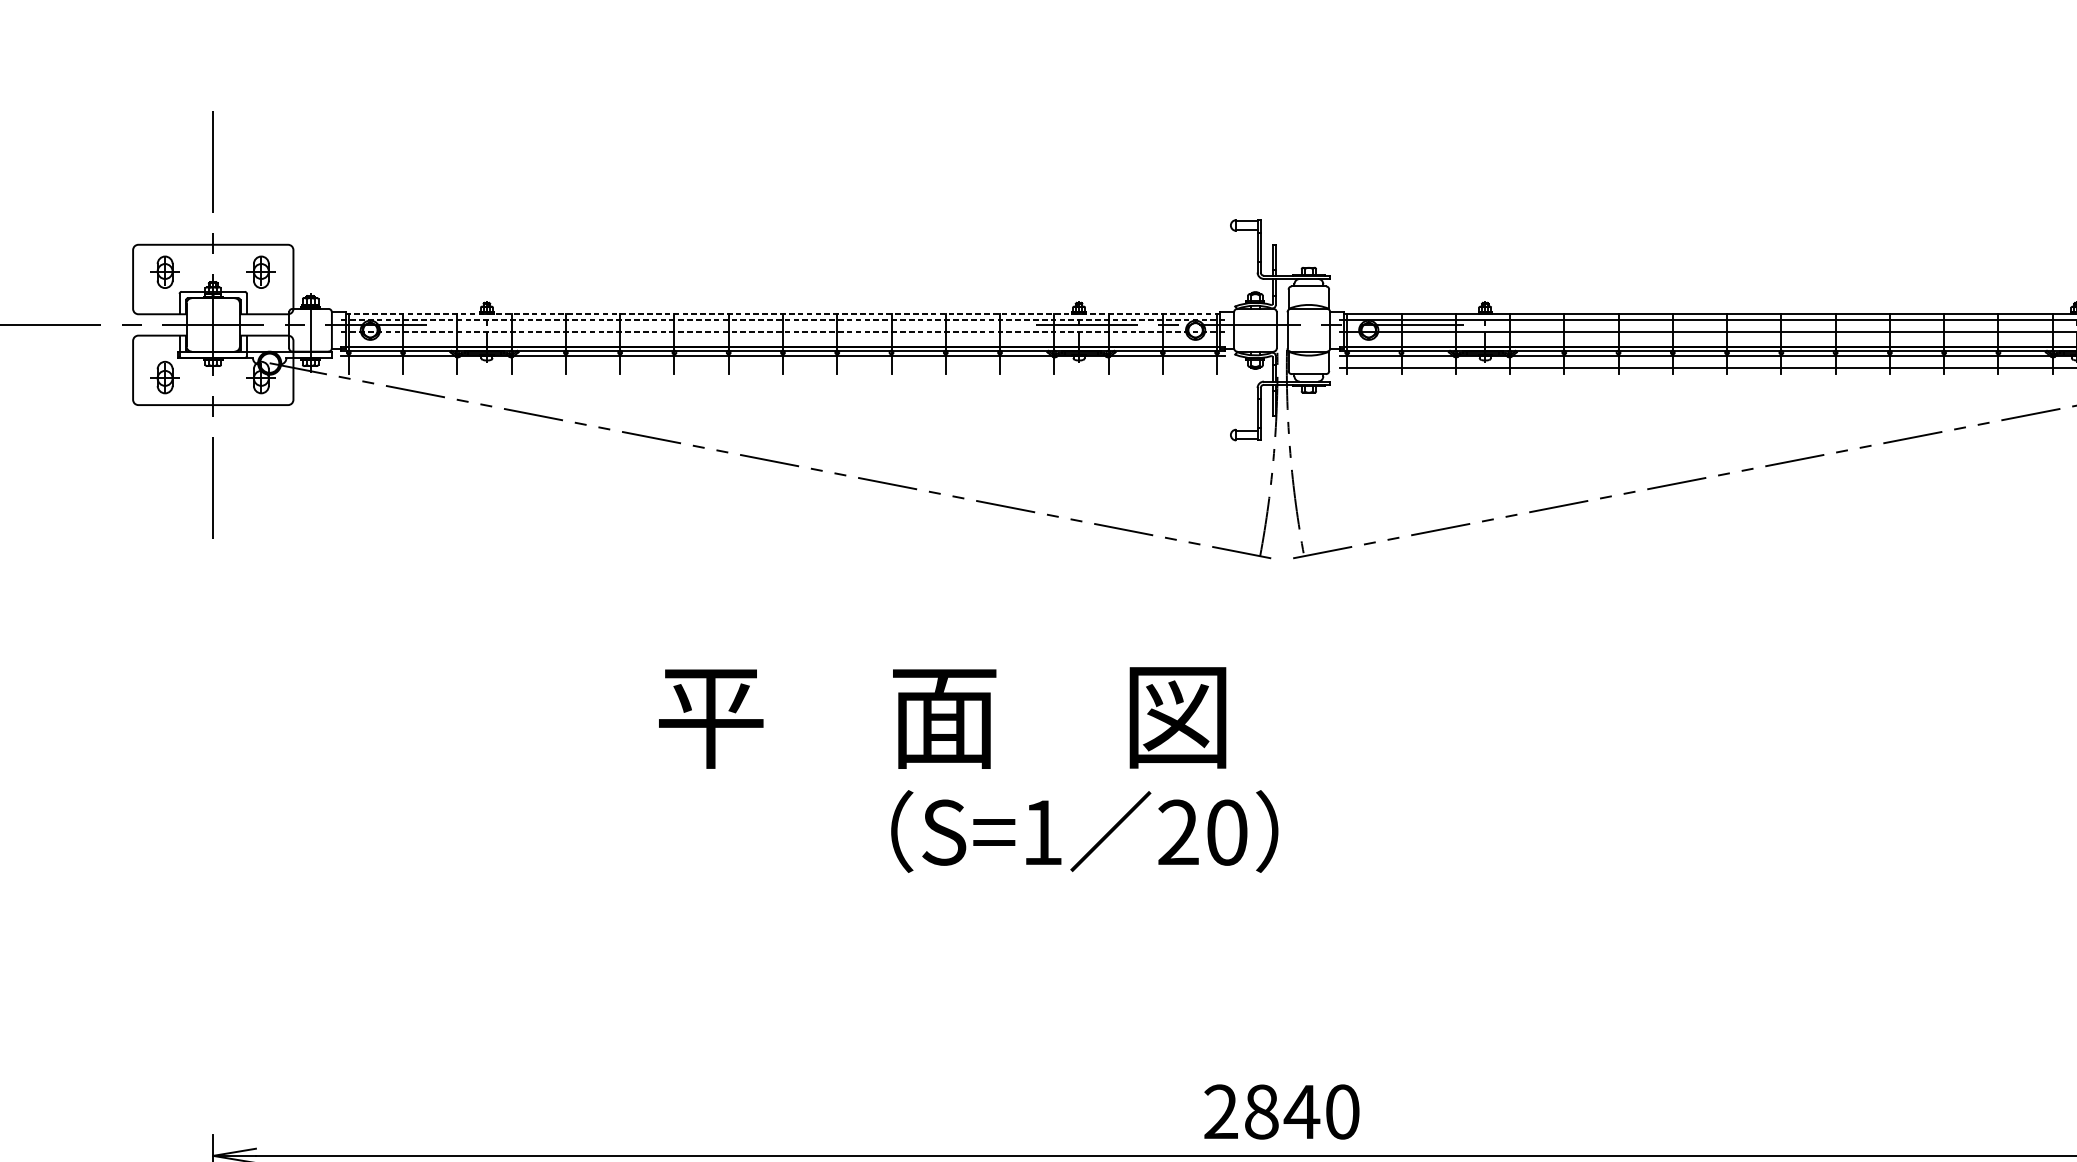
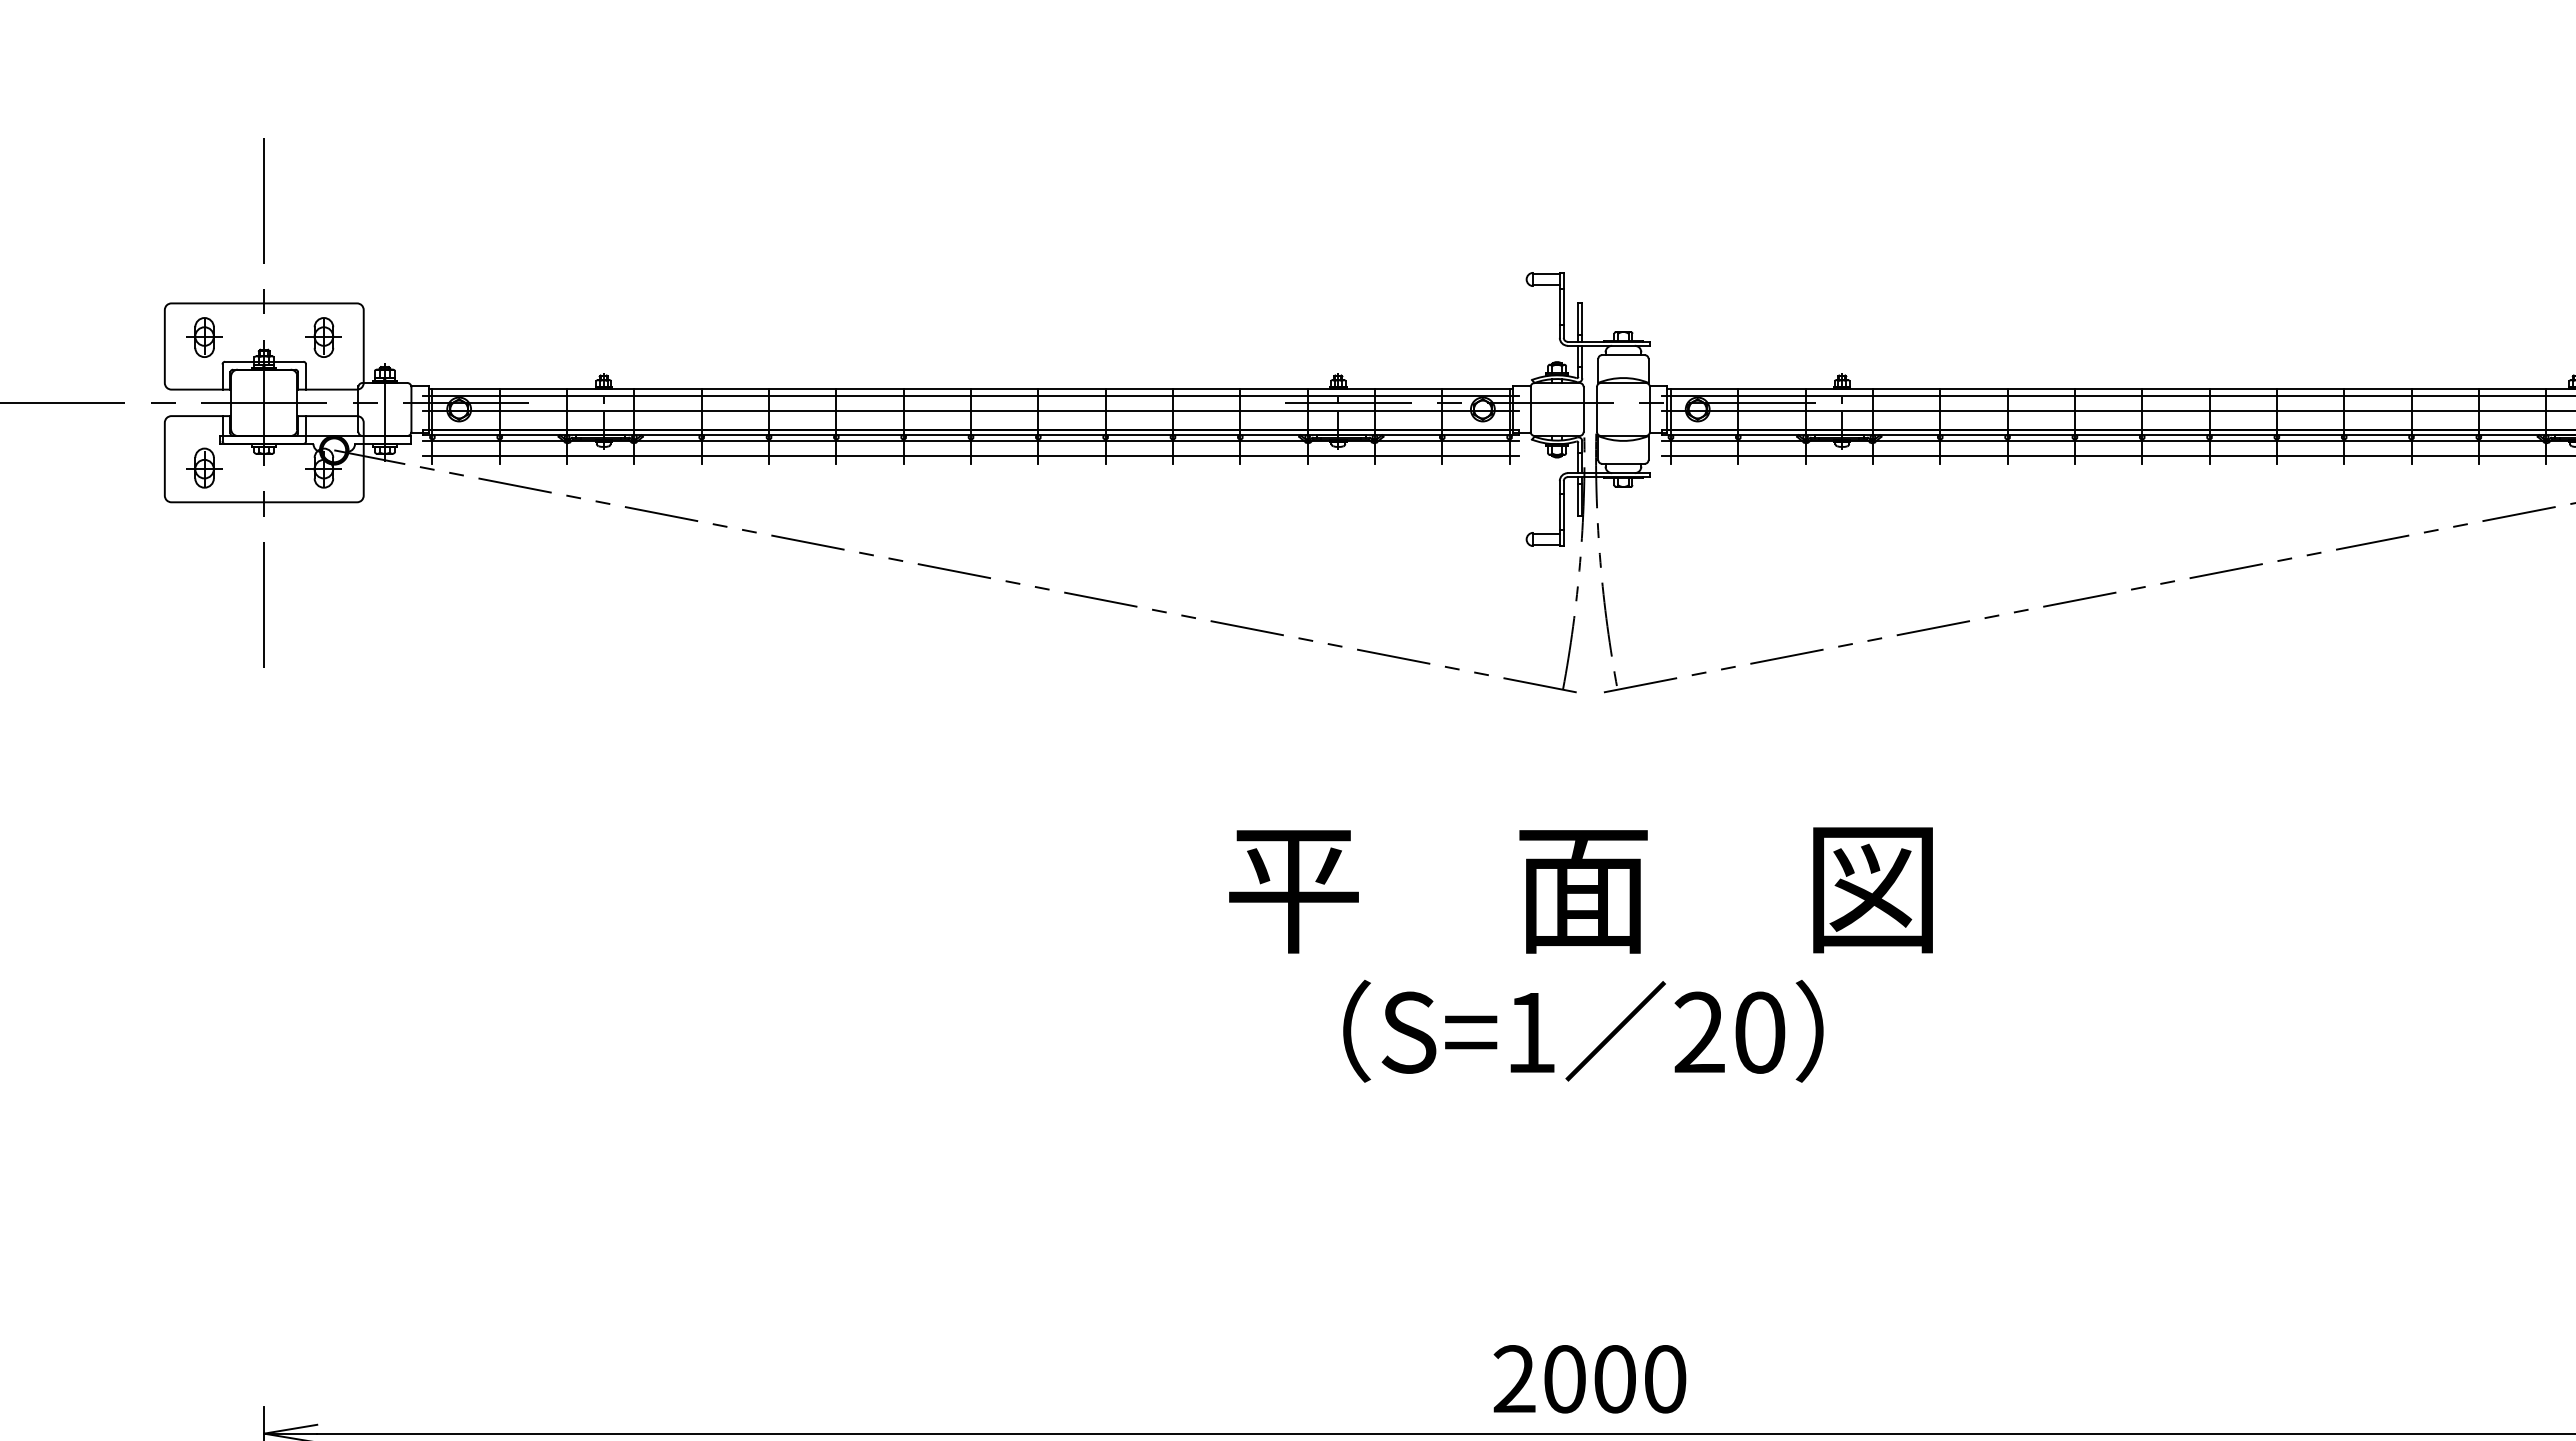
line: (782, 313) -> (970, 388), dashed -> solid
line: (783, 319) -> (971, 396), dashed -> solid
line: (783, 331) -> (971, 411), dashed -> solid
line: (782, 368) -> (970, 456), added
text: (942, 718) -> (1580, 890), moved
text: (1084, 831) -> (1583, 1031), moved
text: (1282, 1112) -> (1590, 1379), 2840 -> 2000

